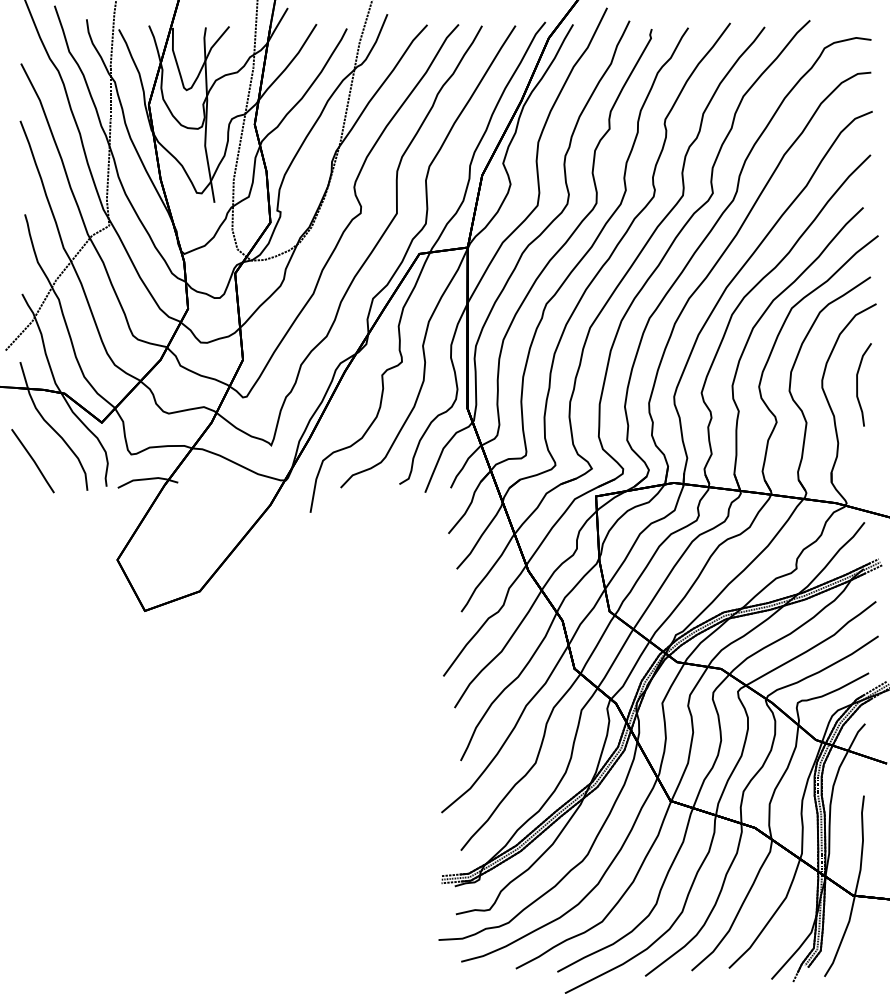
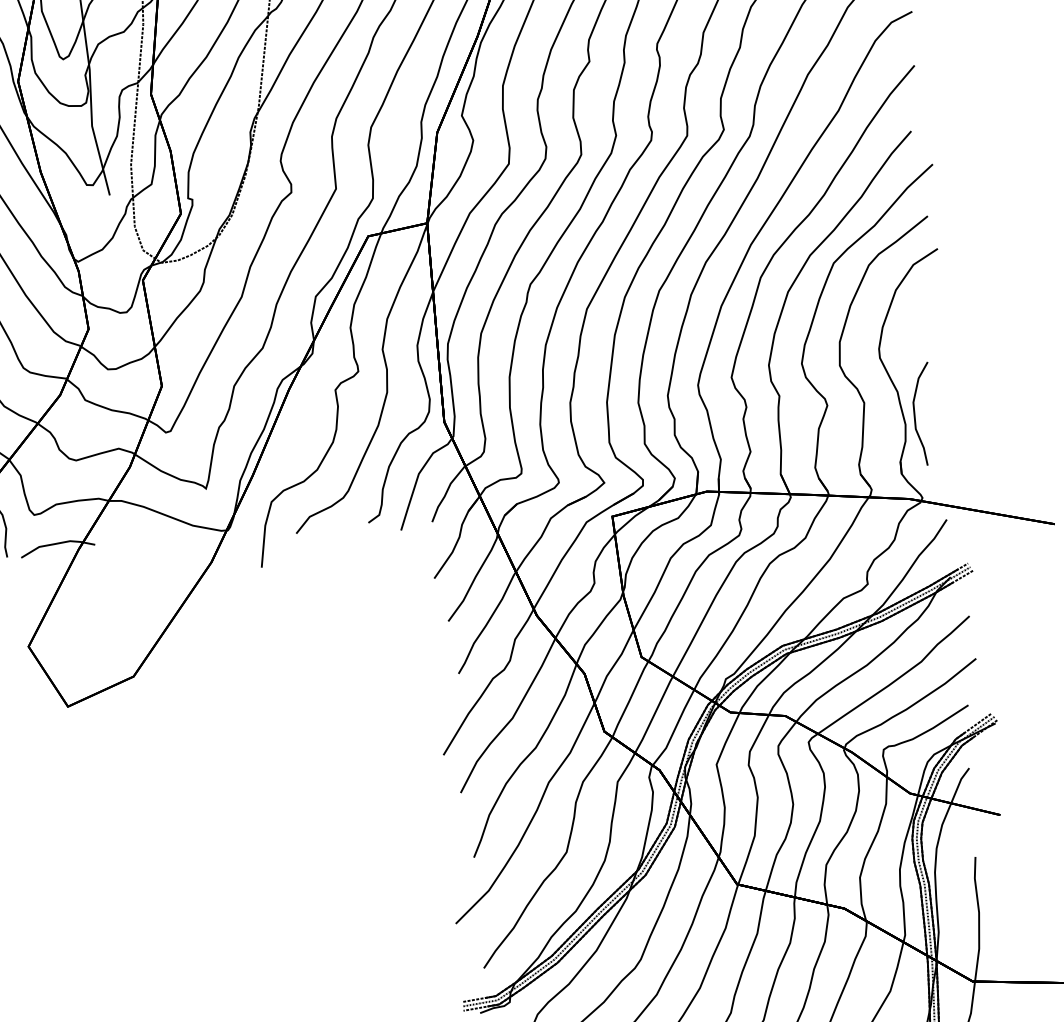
part: (863, 384) -> (922, 413), moved

